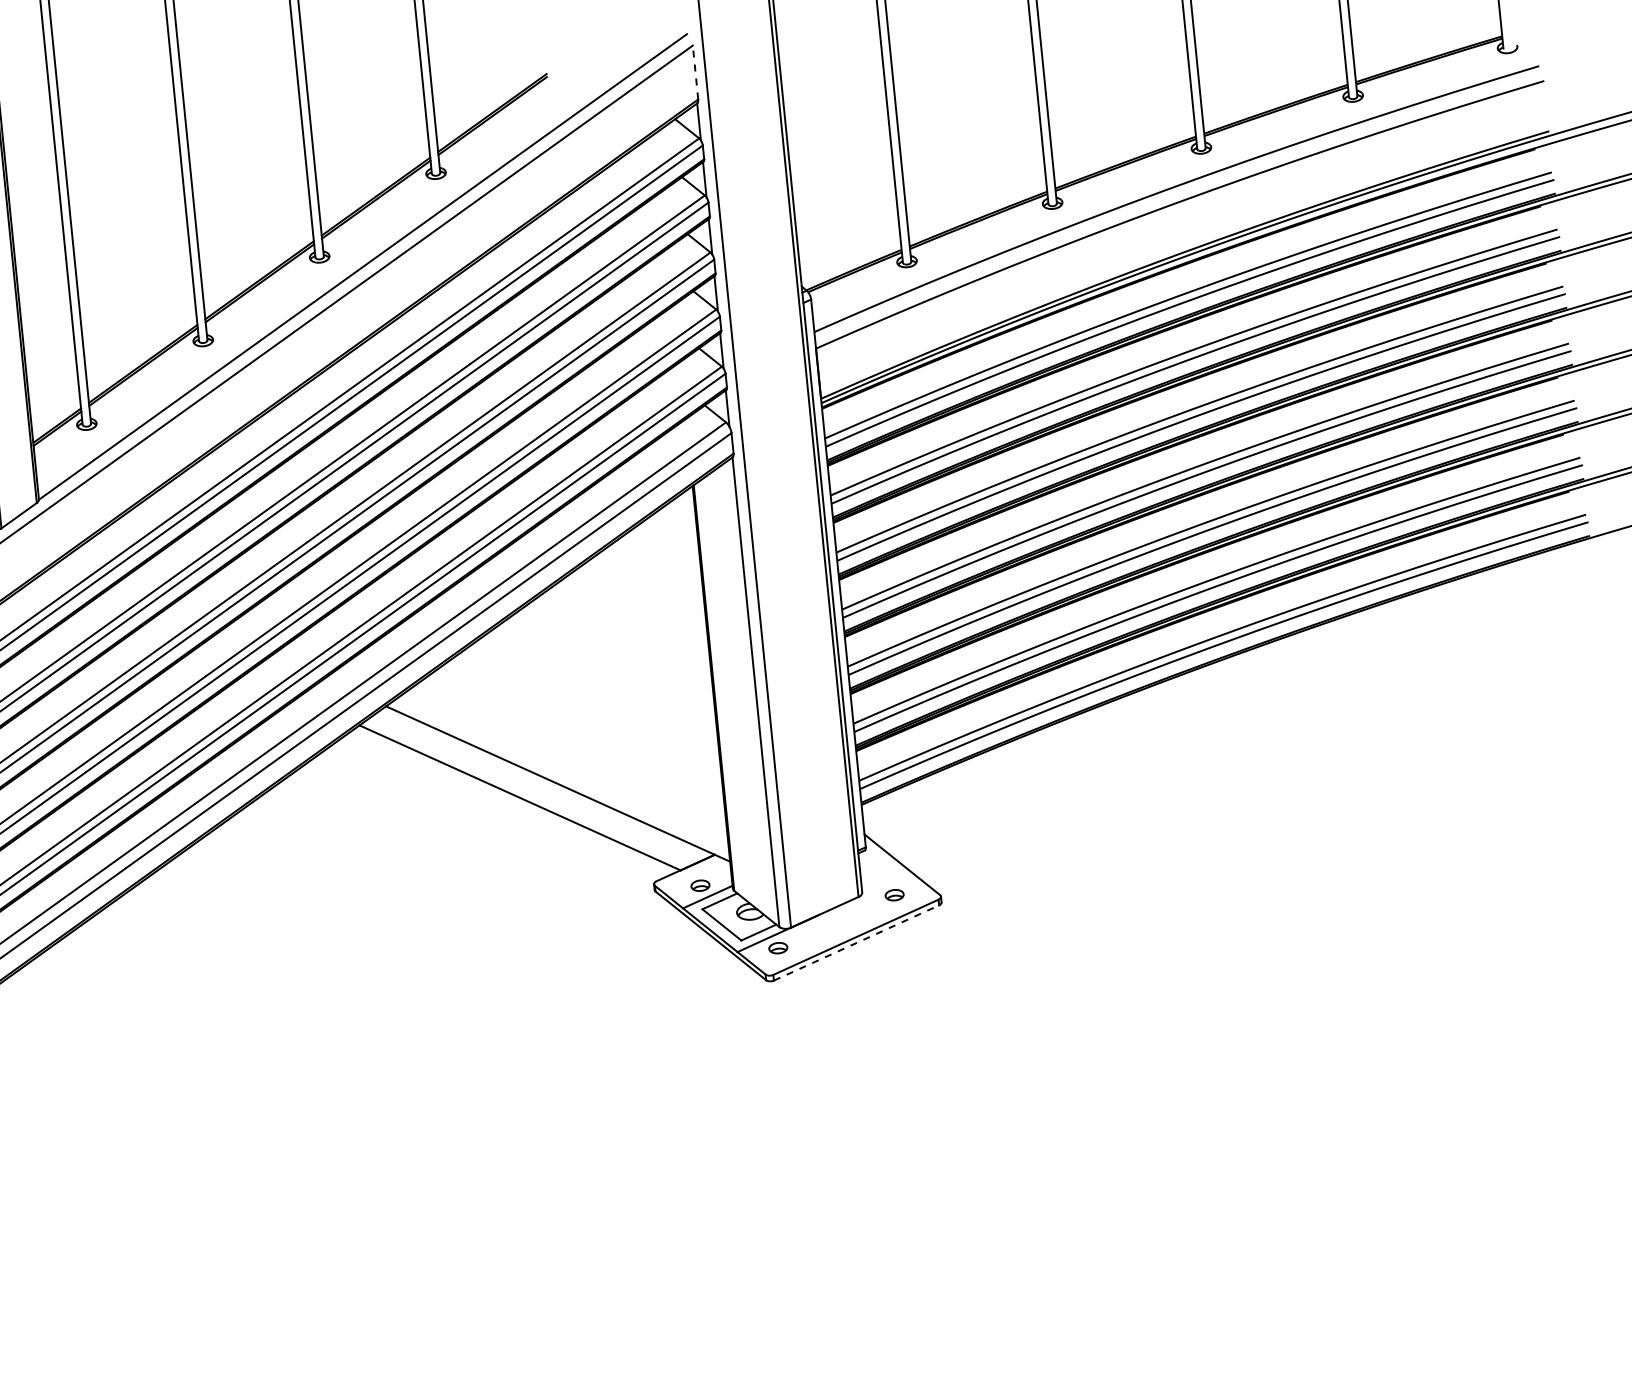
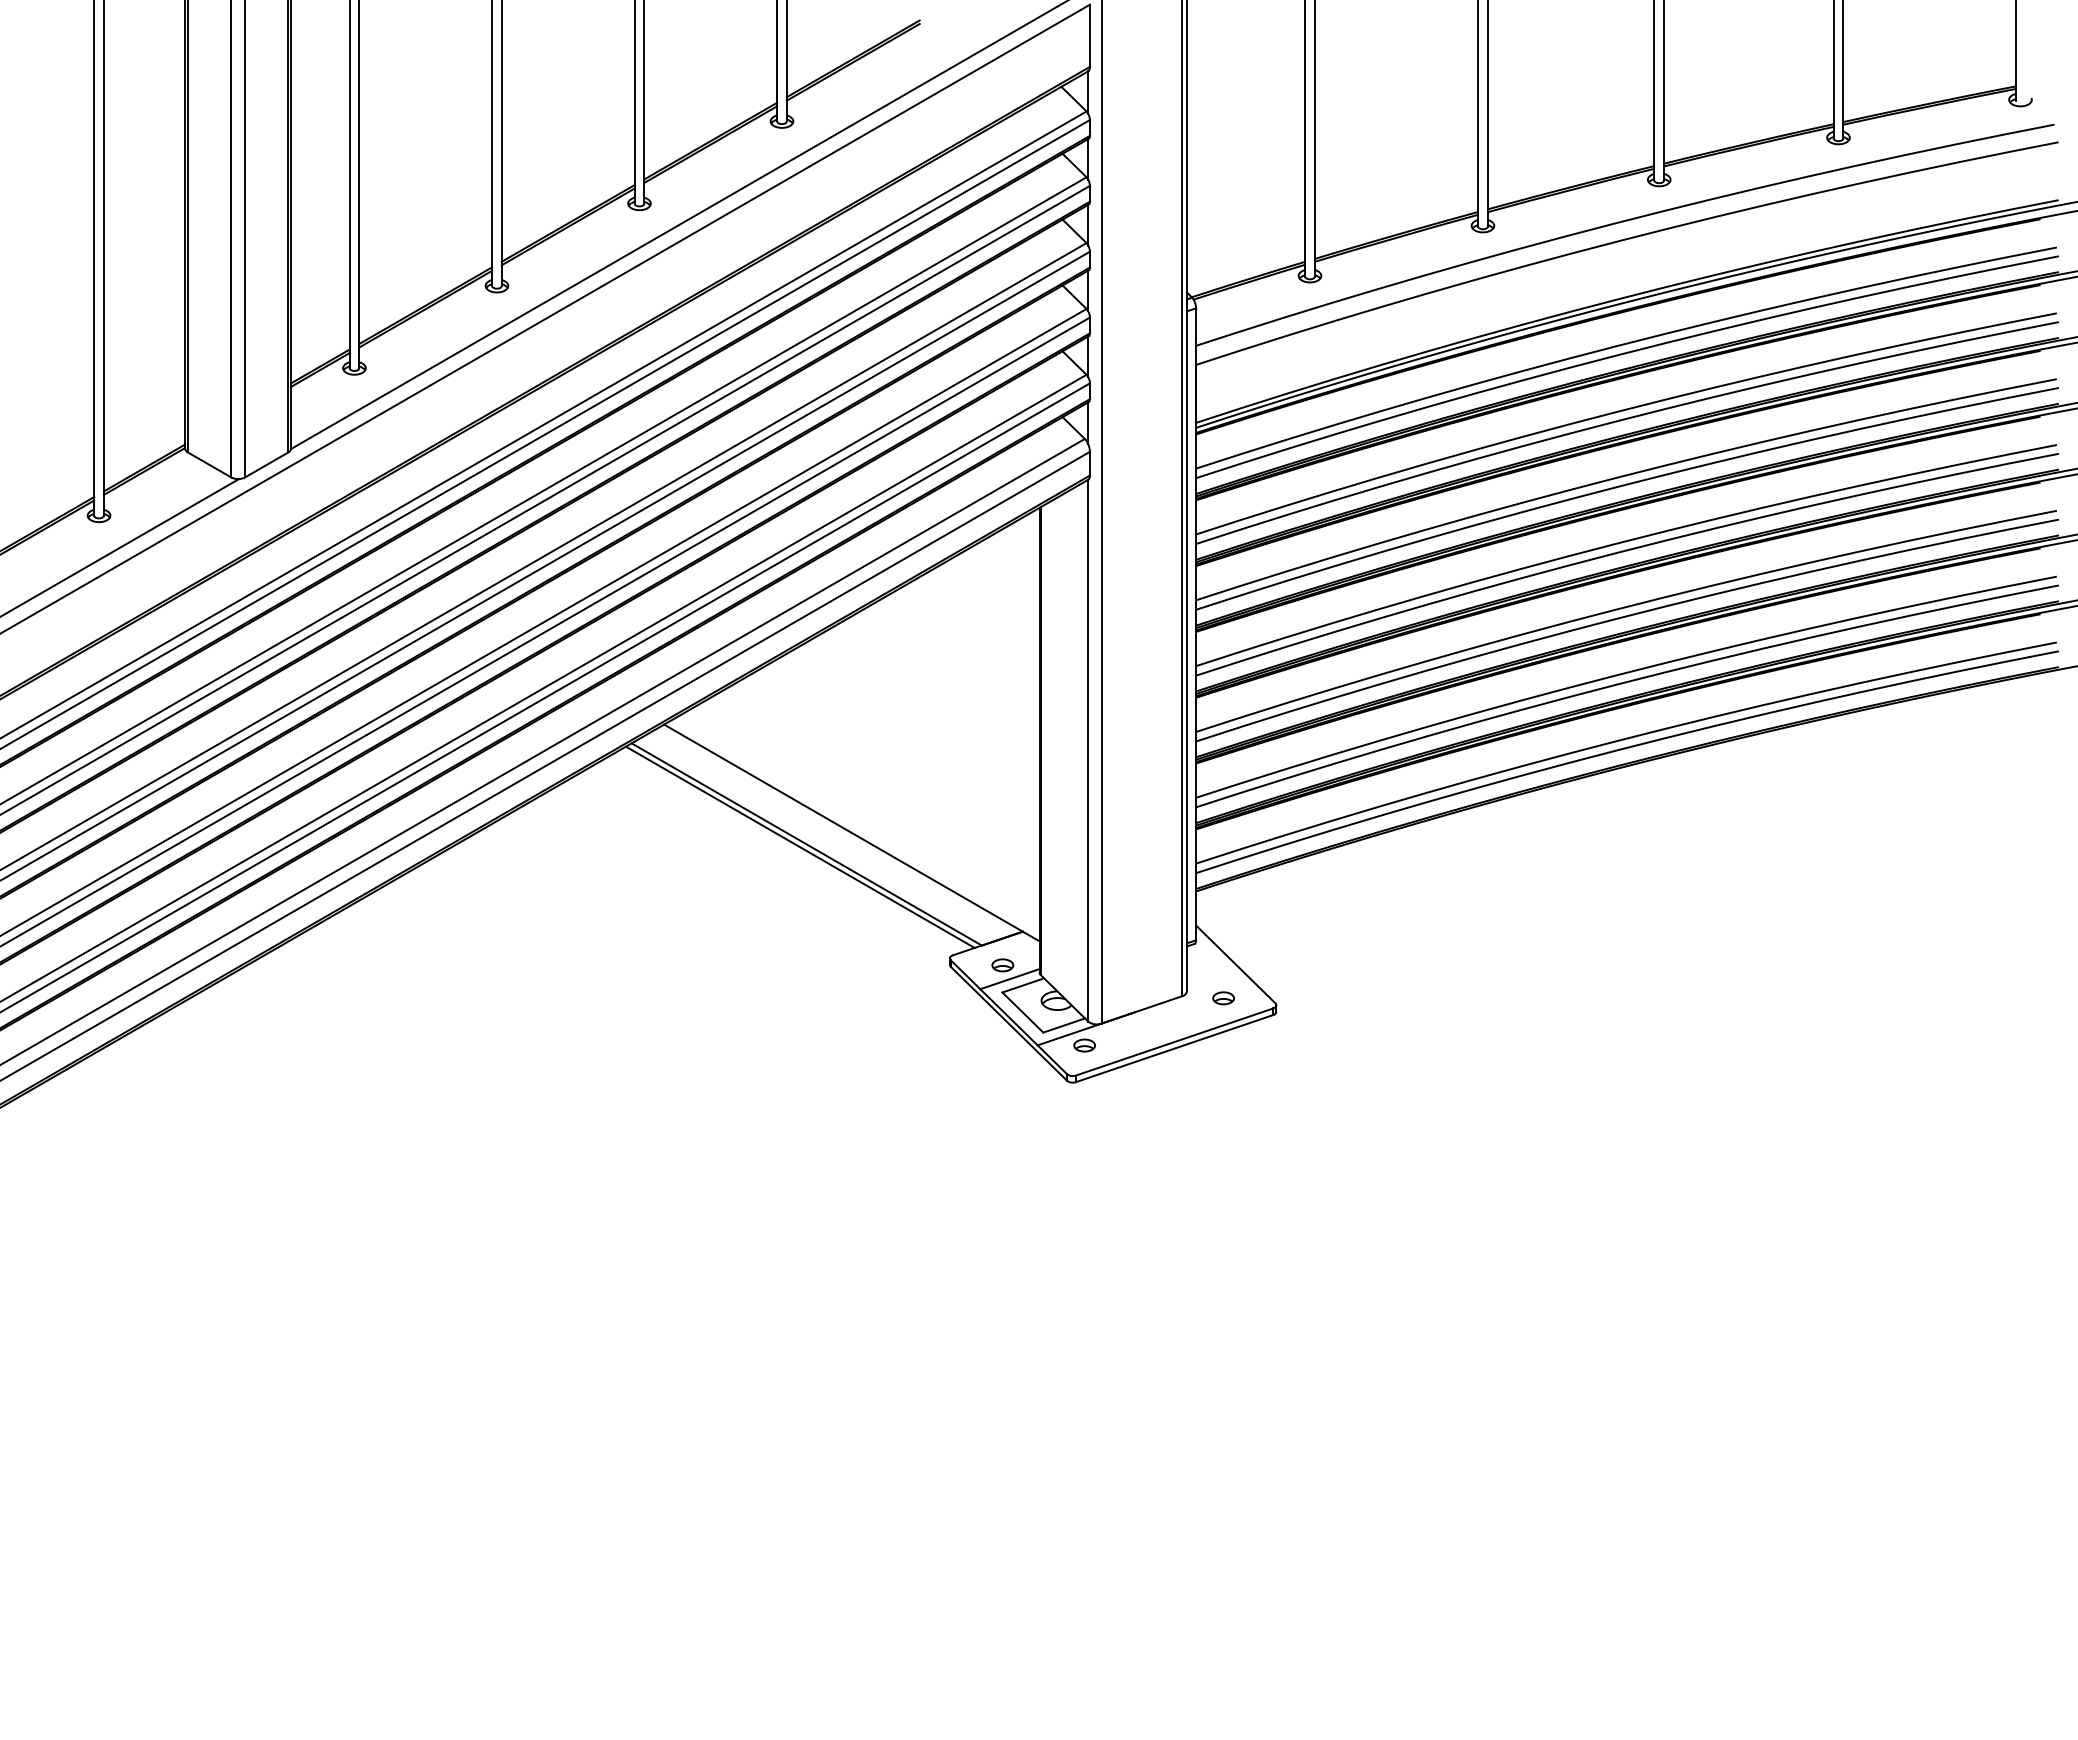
line: (695, 72) -> (1089, 35), dashed -> solid
line: (513, 800) -> (799, 846), added
line: (857, 942) -> (1175, 1048), dashed -> solid

